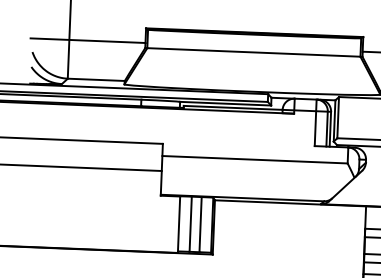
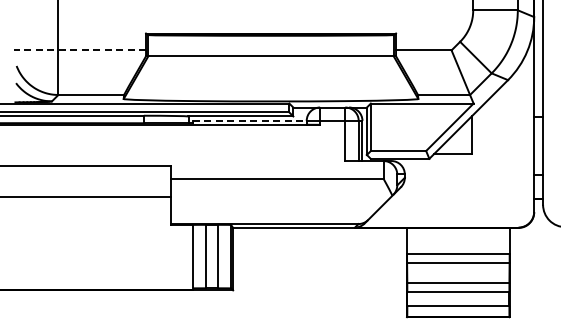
line: (87, 40) -> (79, 50), solid -> dashed
line: (232, 107) -> (249, 120), solid -> dashed

